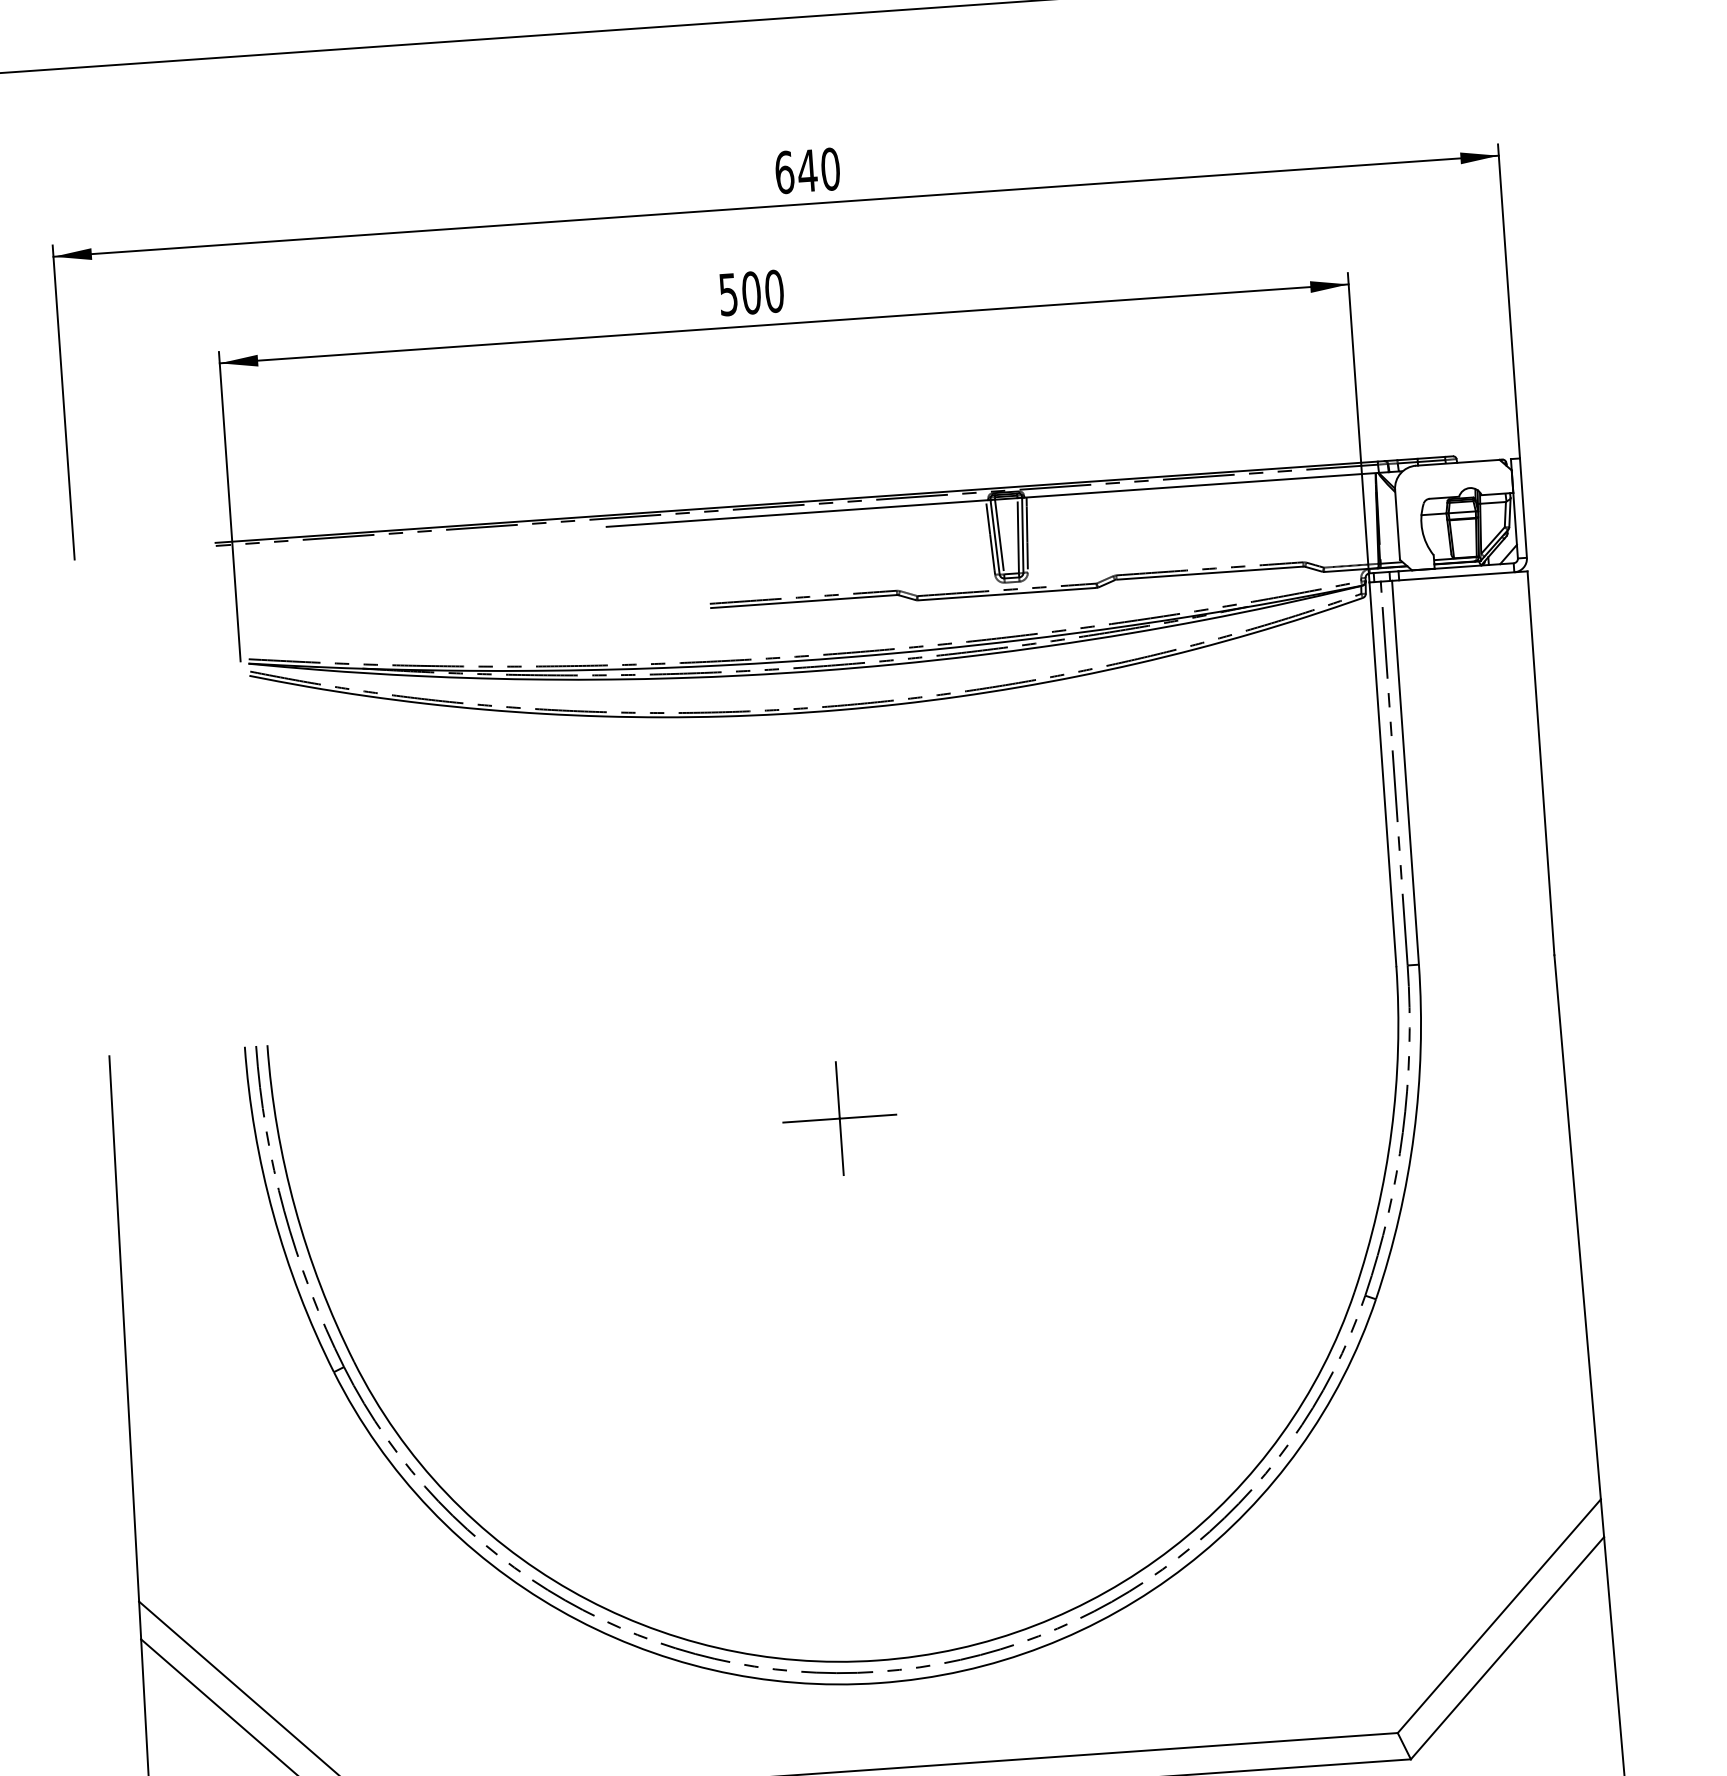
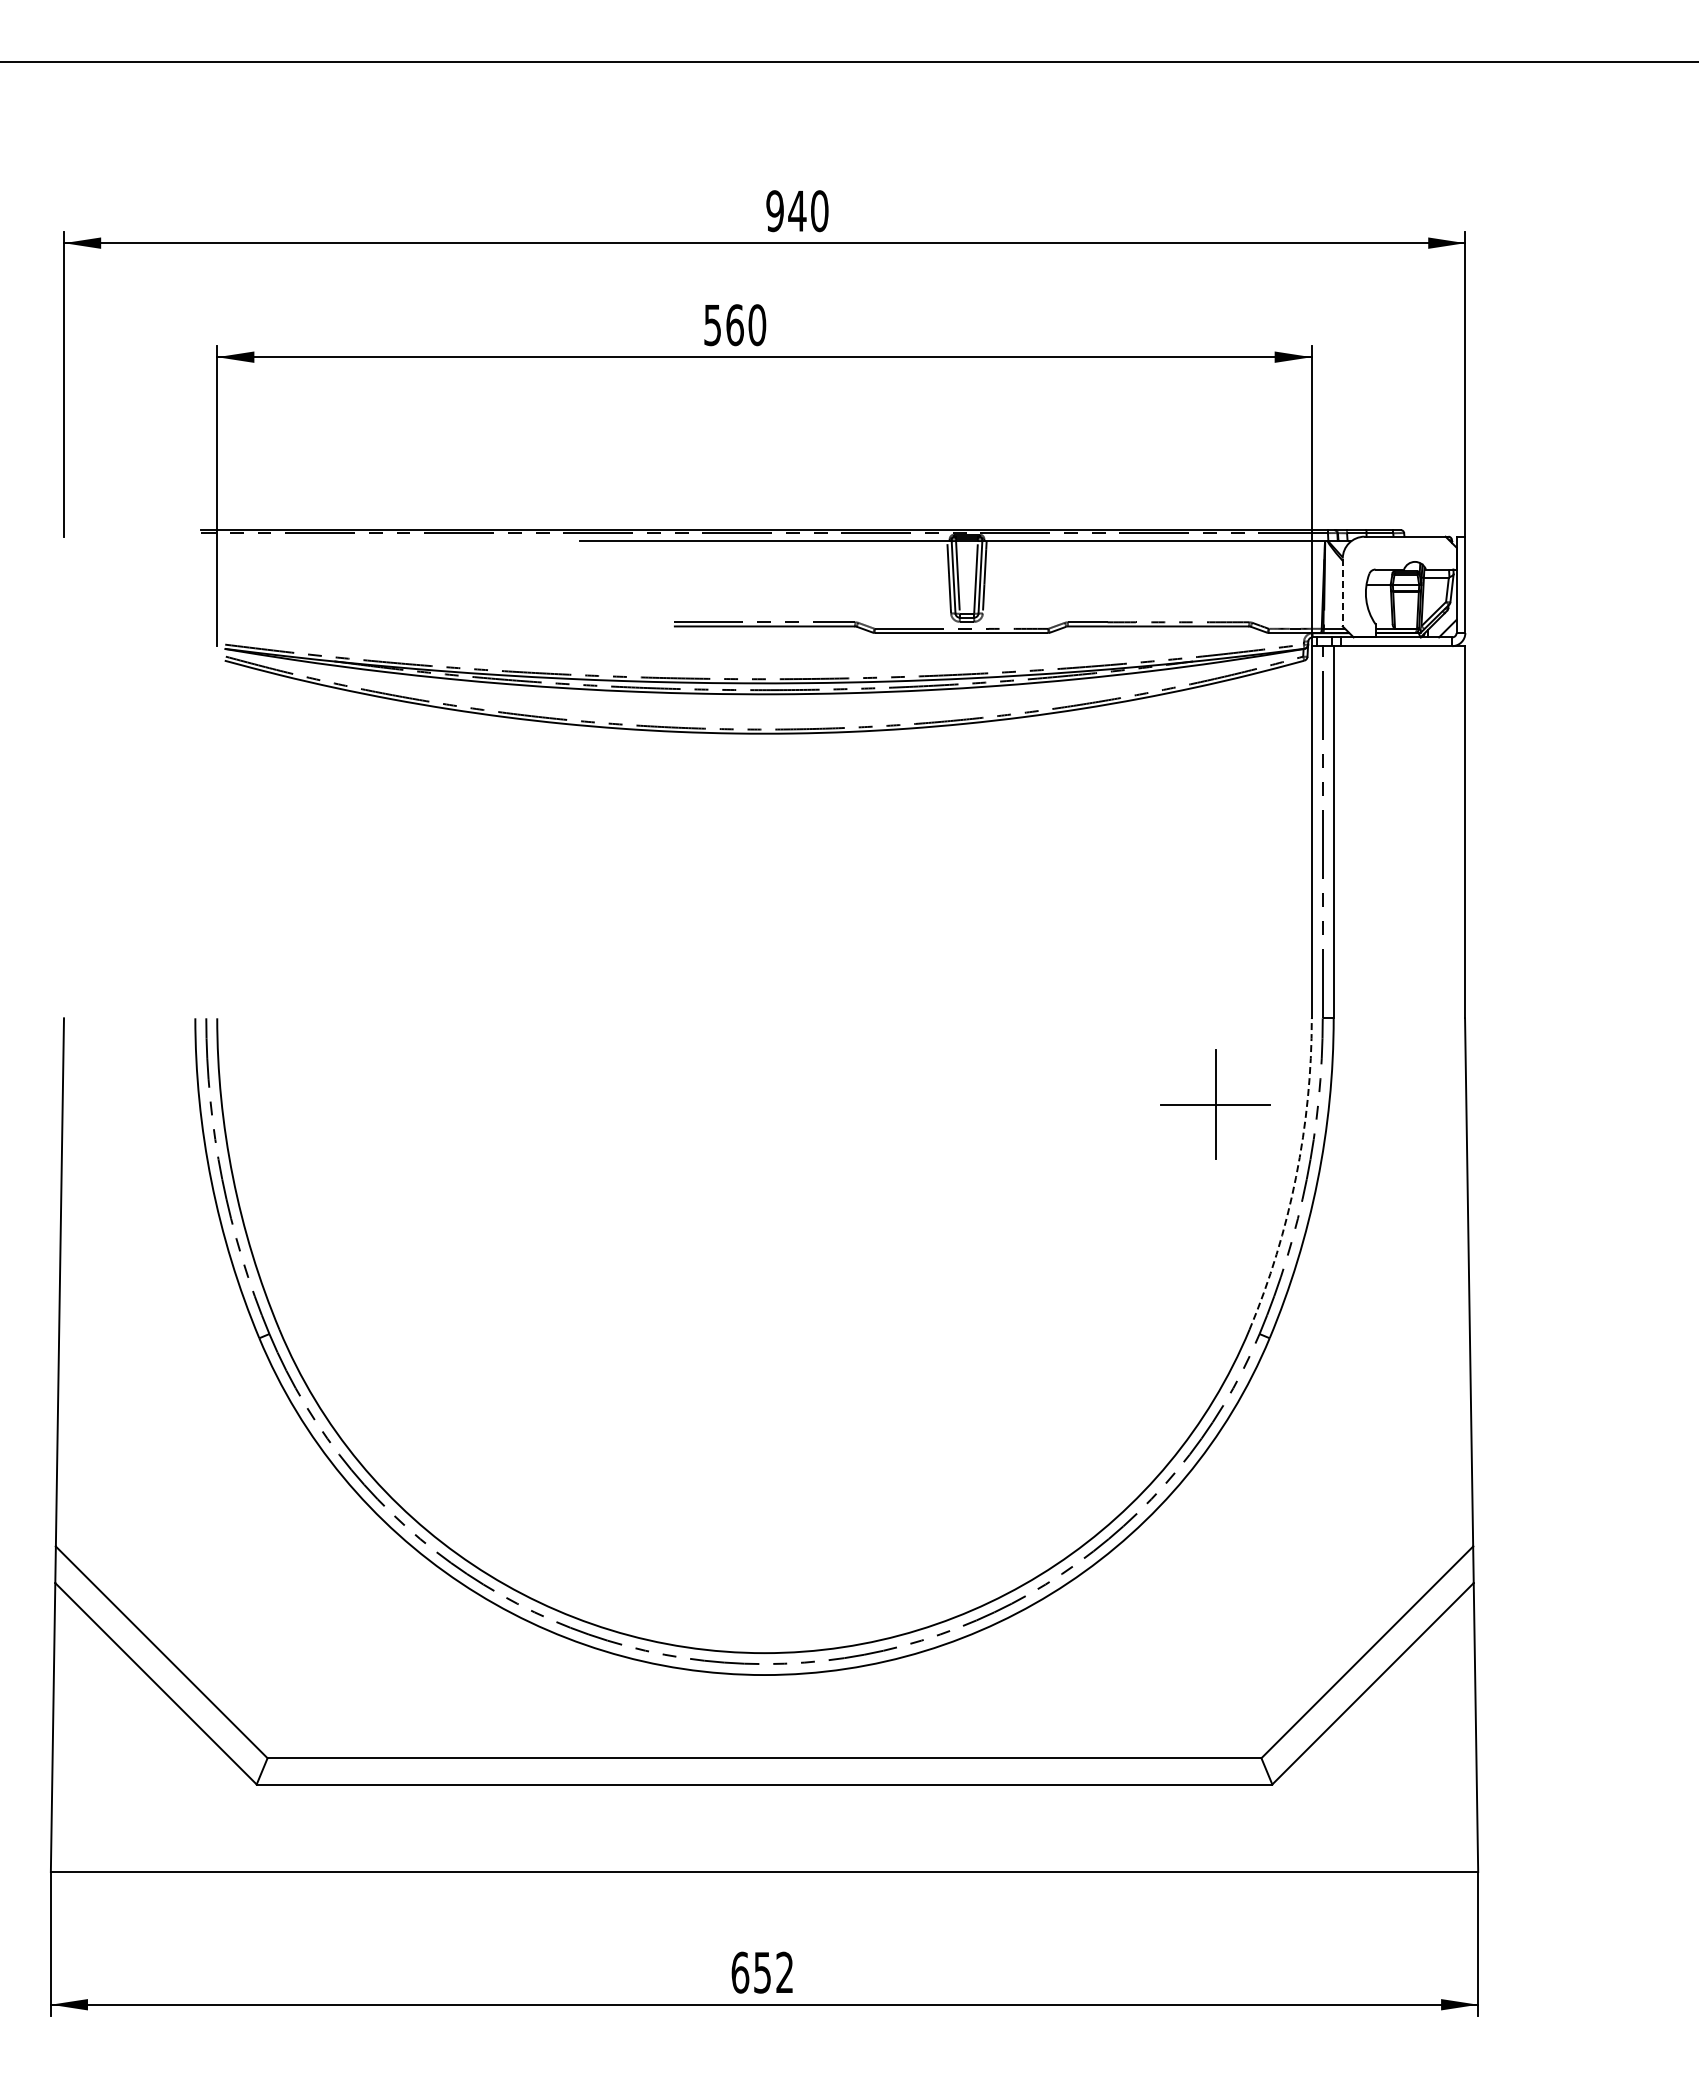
text: (785, 172) -> (775, 211), 640 -> 940
text: (750, 293) -> (734, 325), 500 -> 560
line: (1397, 524) -> (1342, 592), solid -> dashed
part: (839, 1118) -> (1215, 1104), moved
arc: (1392, 1131) -> (1296, 1177), solid -> dashed

